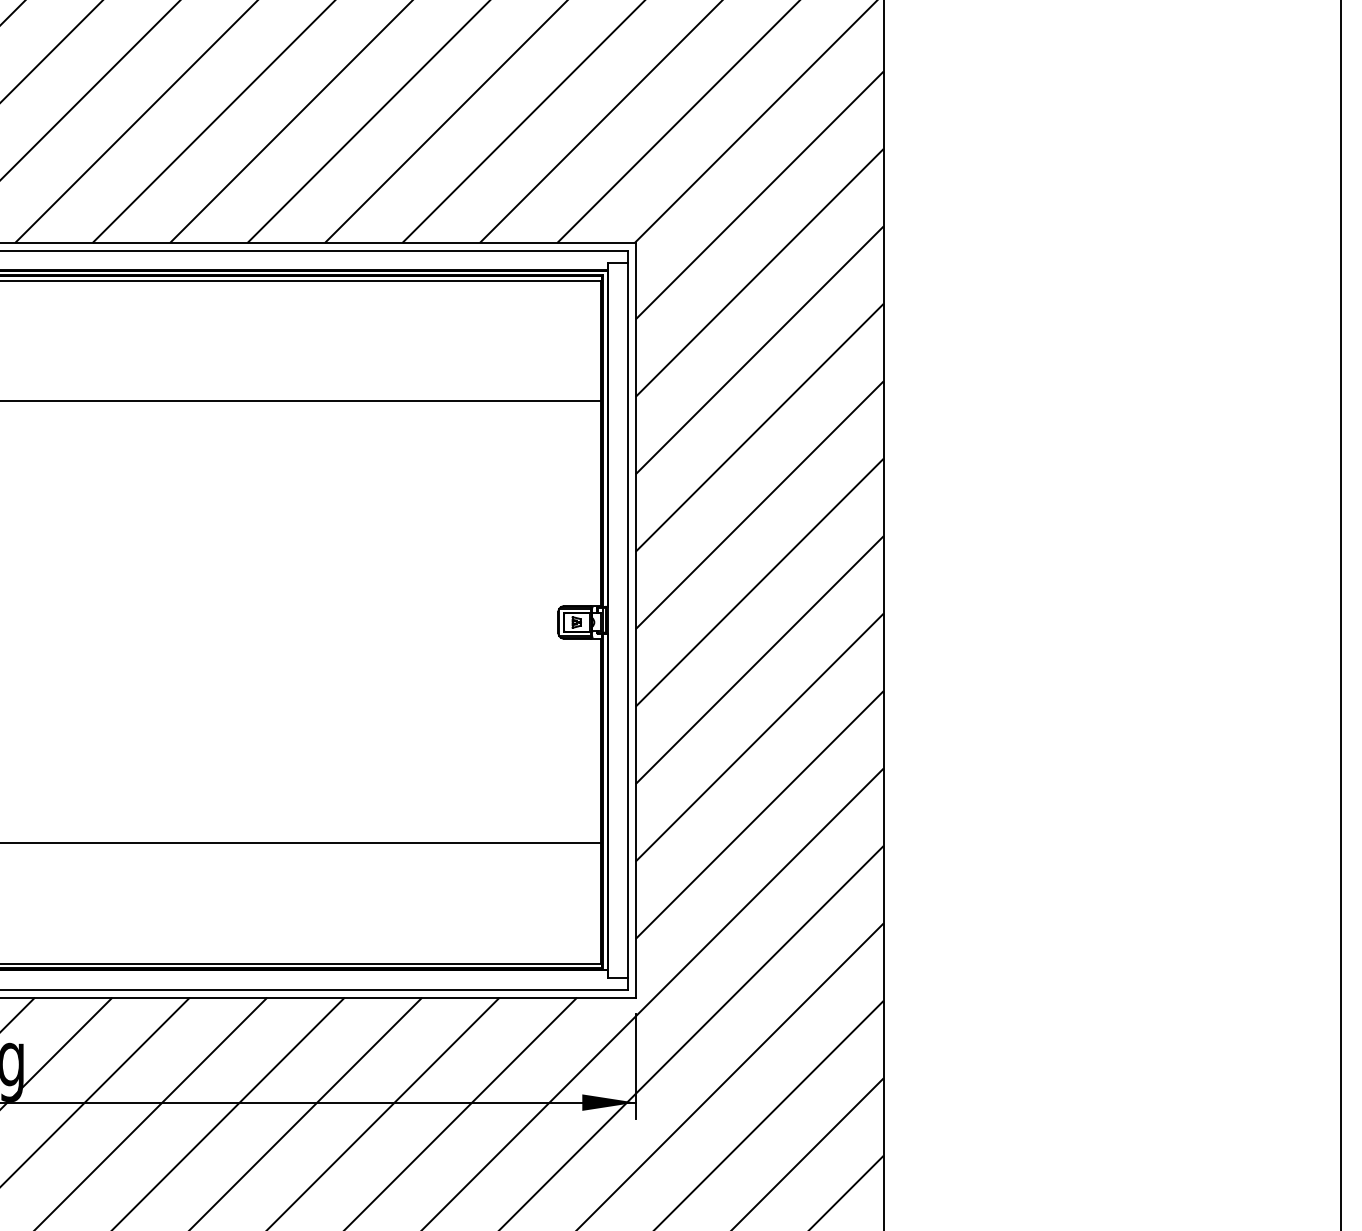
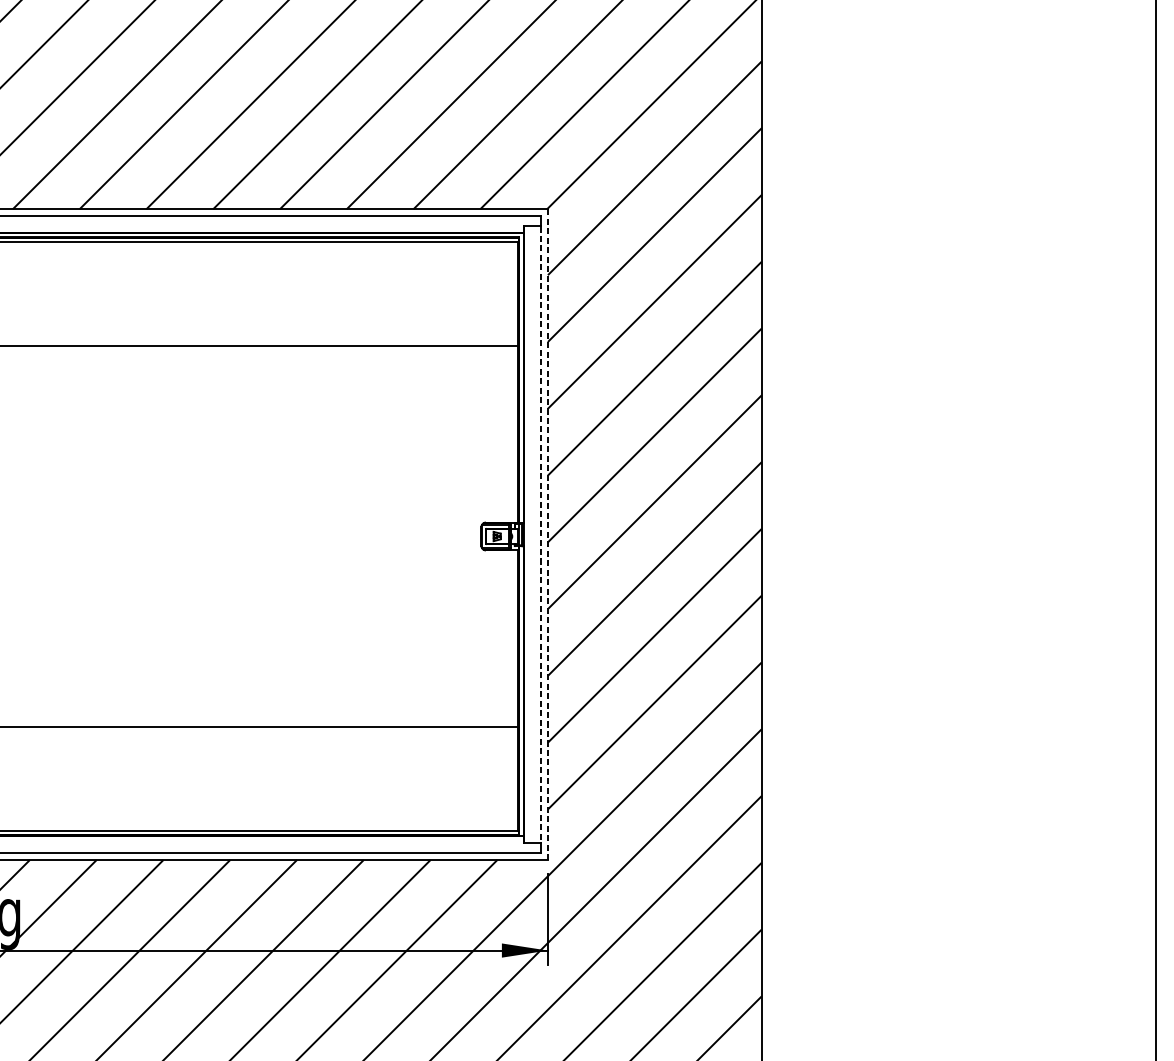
line: (627, 620) -> (540, 534), solid -> dashed
line: (635, 620) -> (547, 534), solid -> dashed

